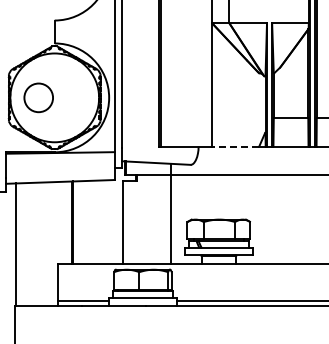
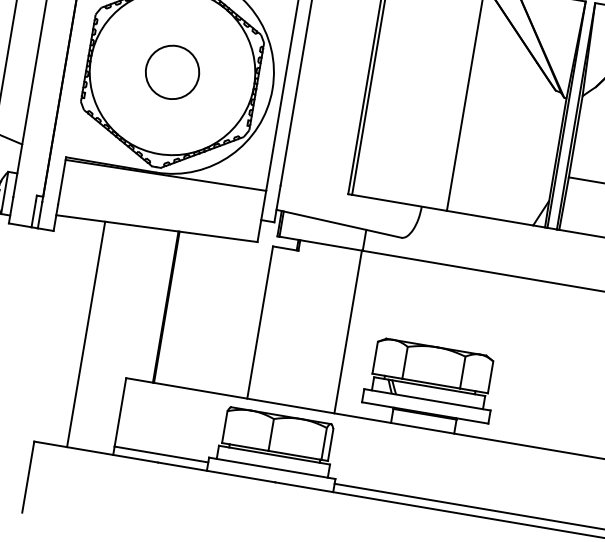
circle: (38, 97) -> (172, 71), moved
line: (235, 146) -> (489, 217), dashed -> solid
line: (16, 243) -> (86, 333), moved

